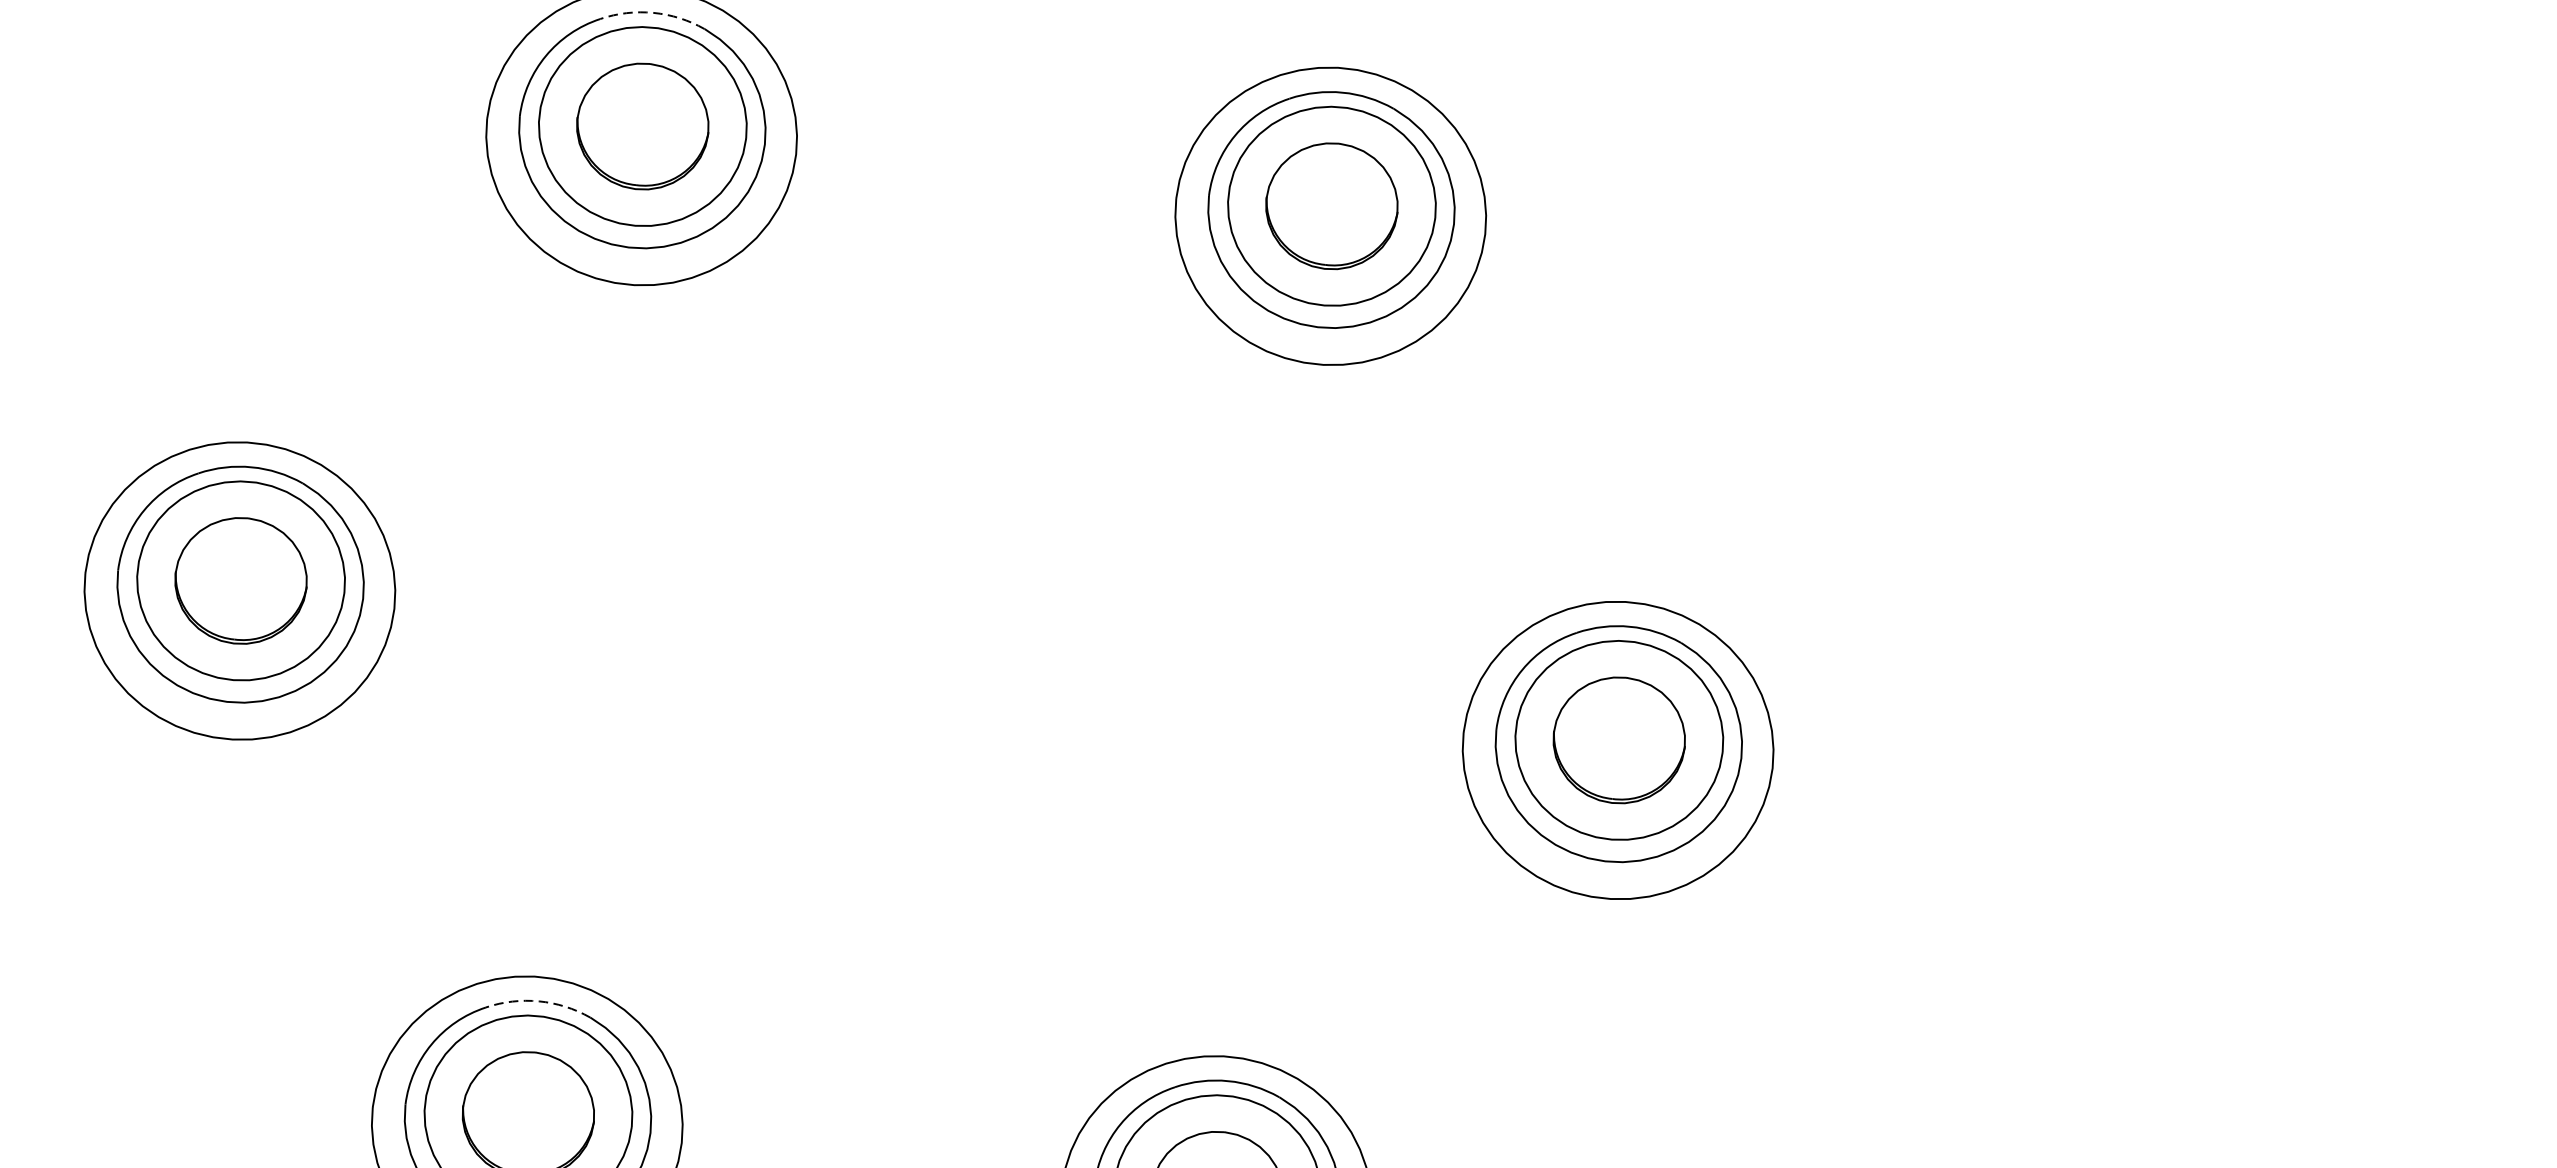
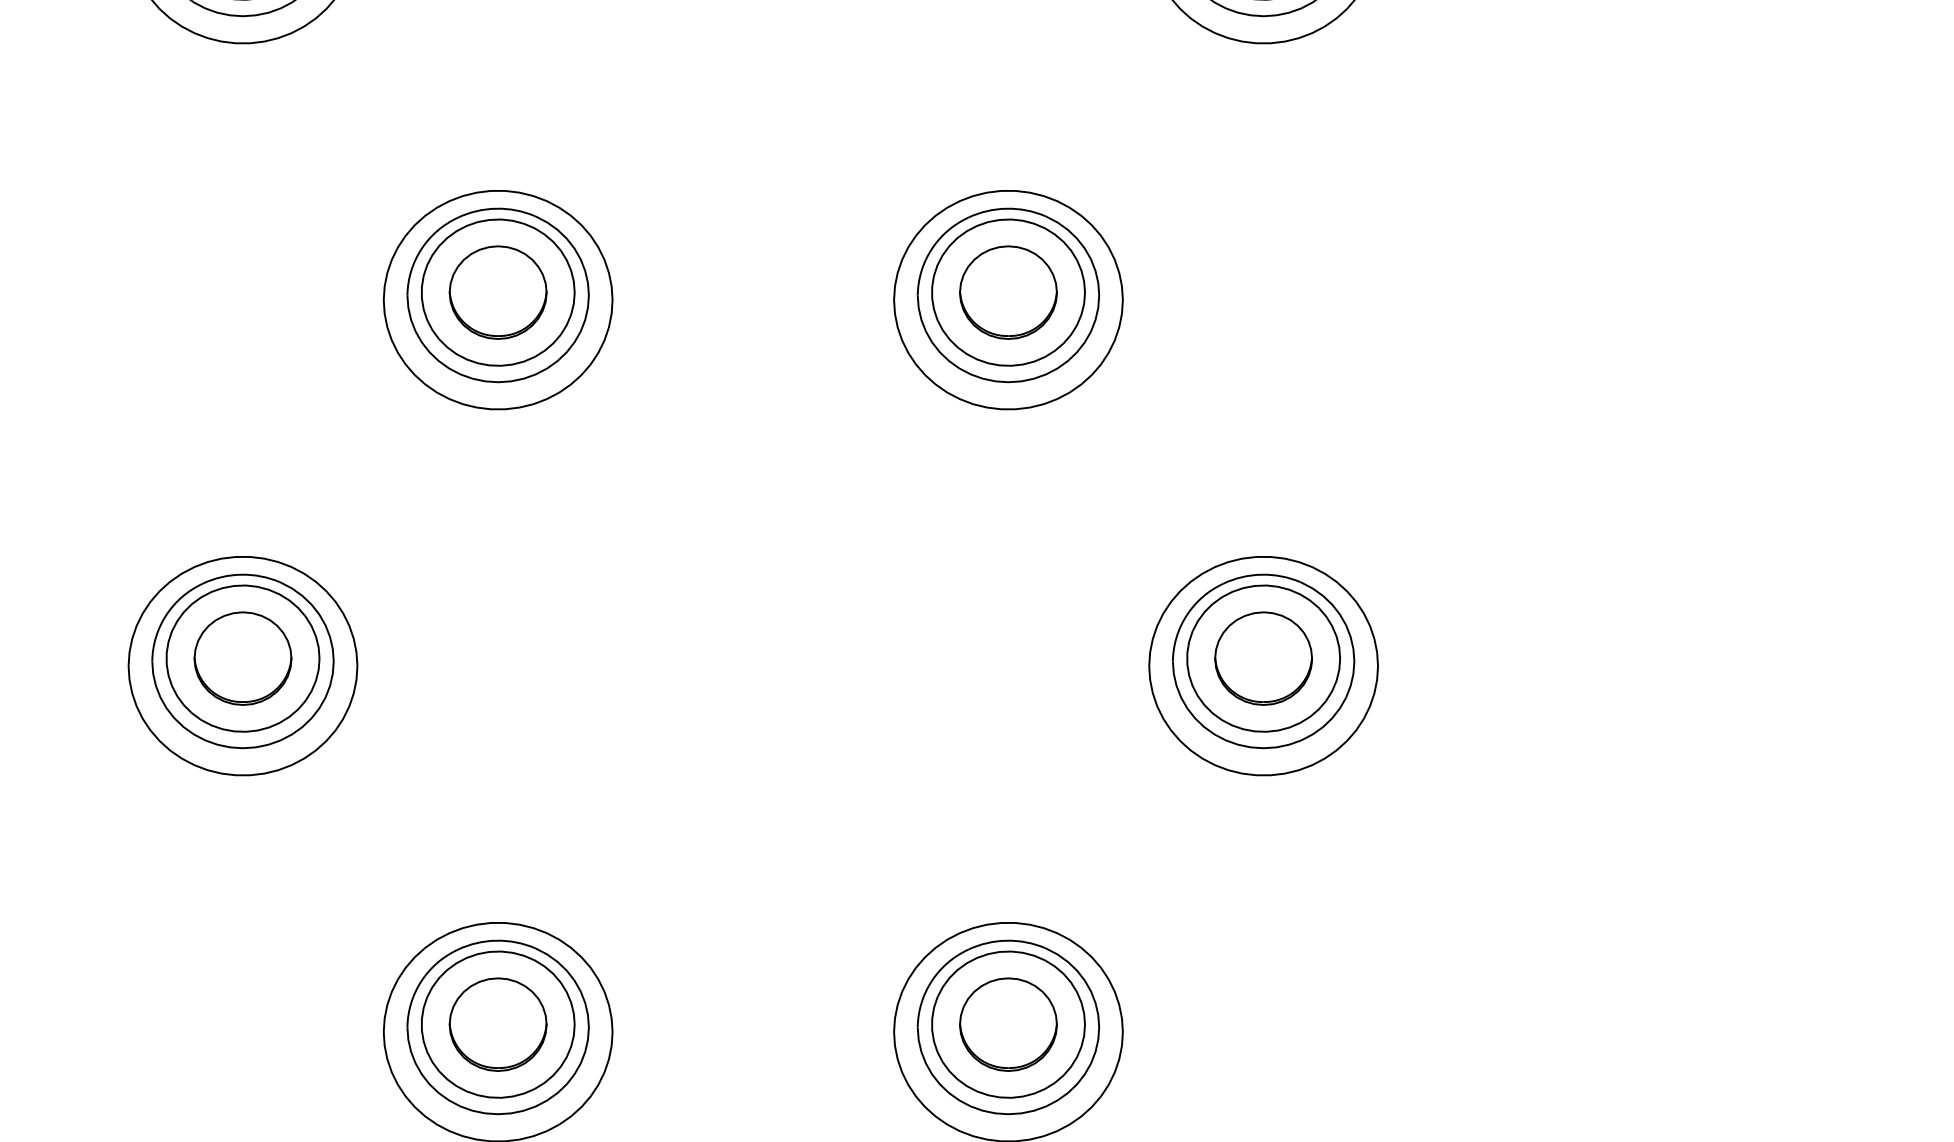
arc: (653, 12) -> (496, 208), dashed -> solid
arc: (539, 1001) -> (496, 940), dashed -> solid

